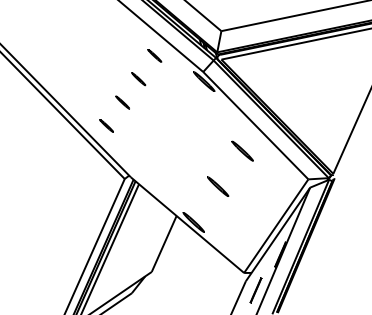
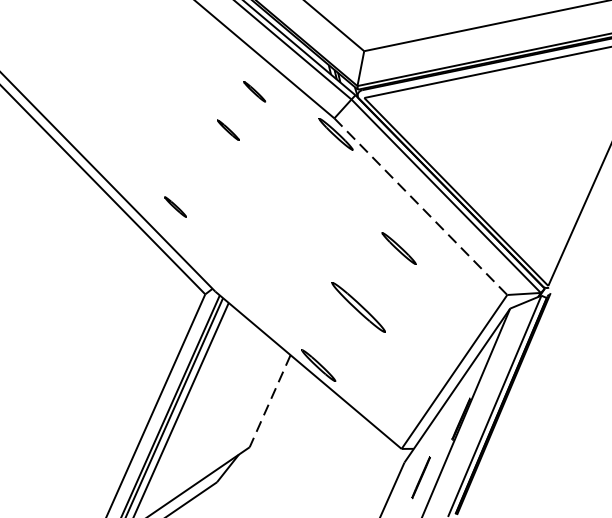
line: (122, 102) -> (201, 168), removed
line: (256, 126) -> (421, 208), solid -> dashed
part: (218, 186) -> (359, 306), size x1.6
line: (164, 243) -> (270, 400), solid -> dashed

